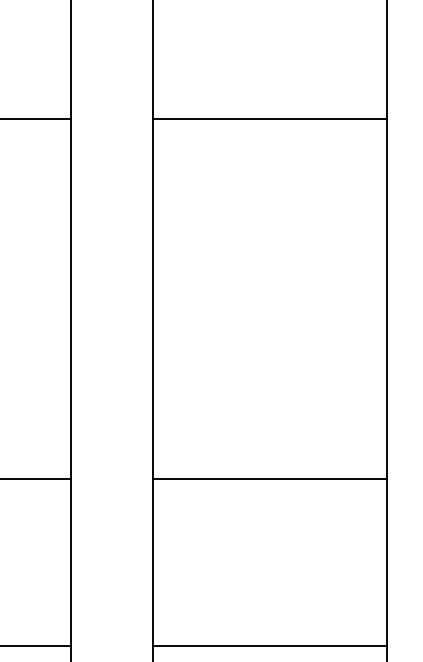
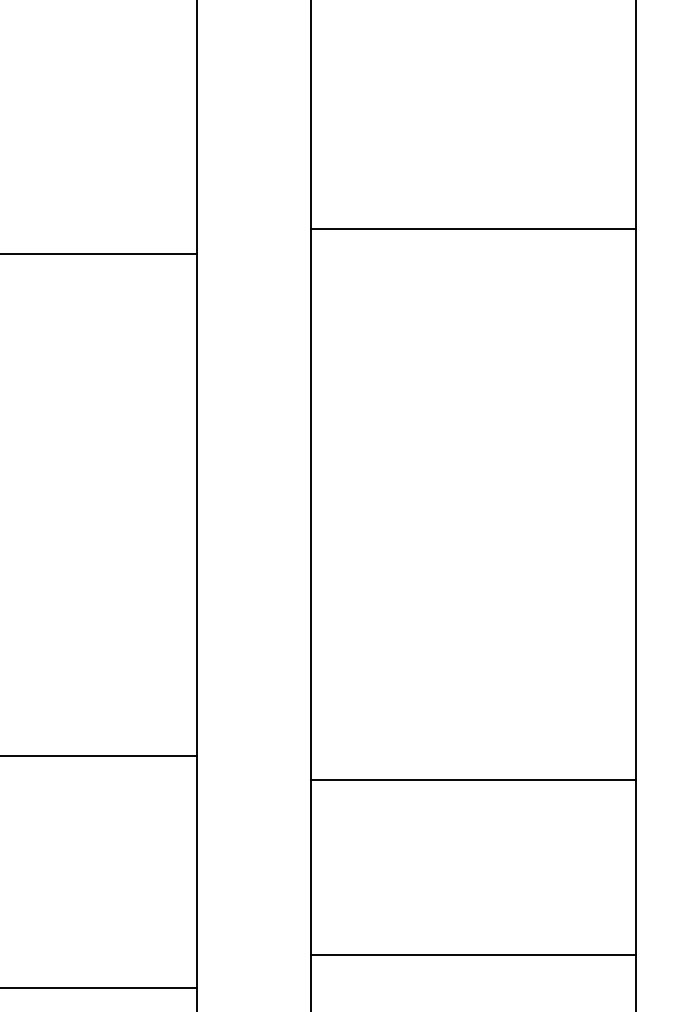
line: (270, 118) -> (473, 229), moved
line: (270, 479) -> (473, 779), moved
line: (270, 646) -> (473, 955), moved

